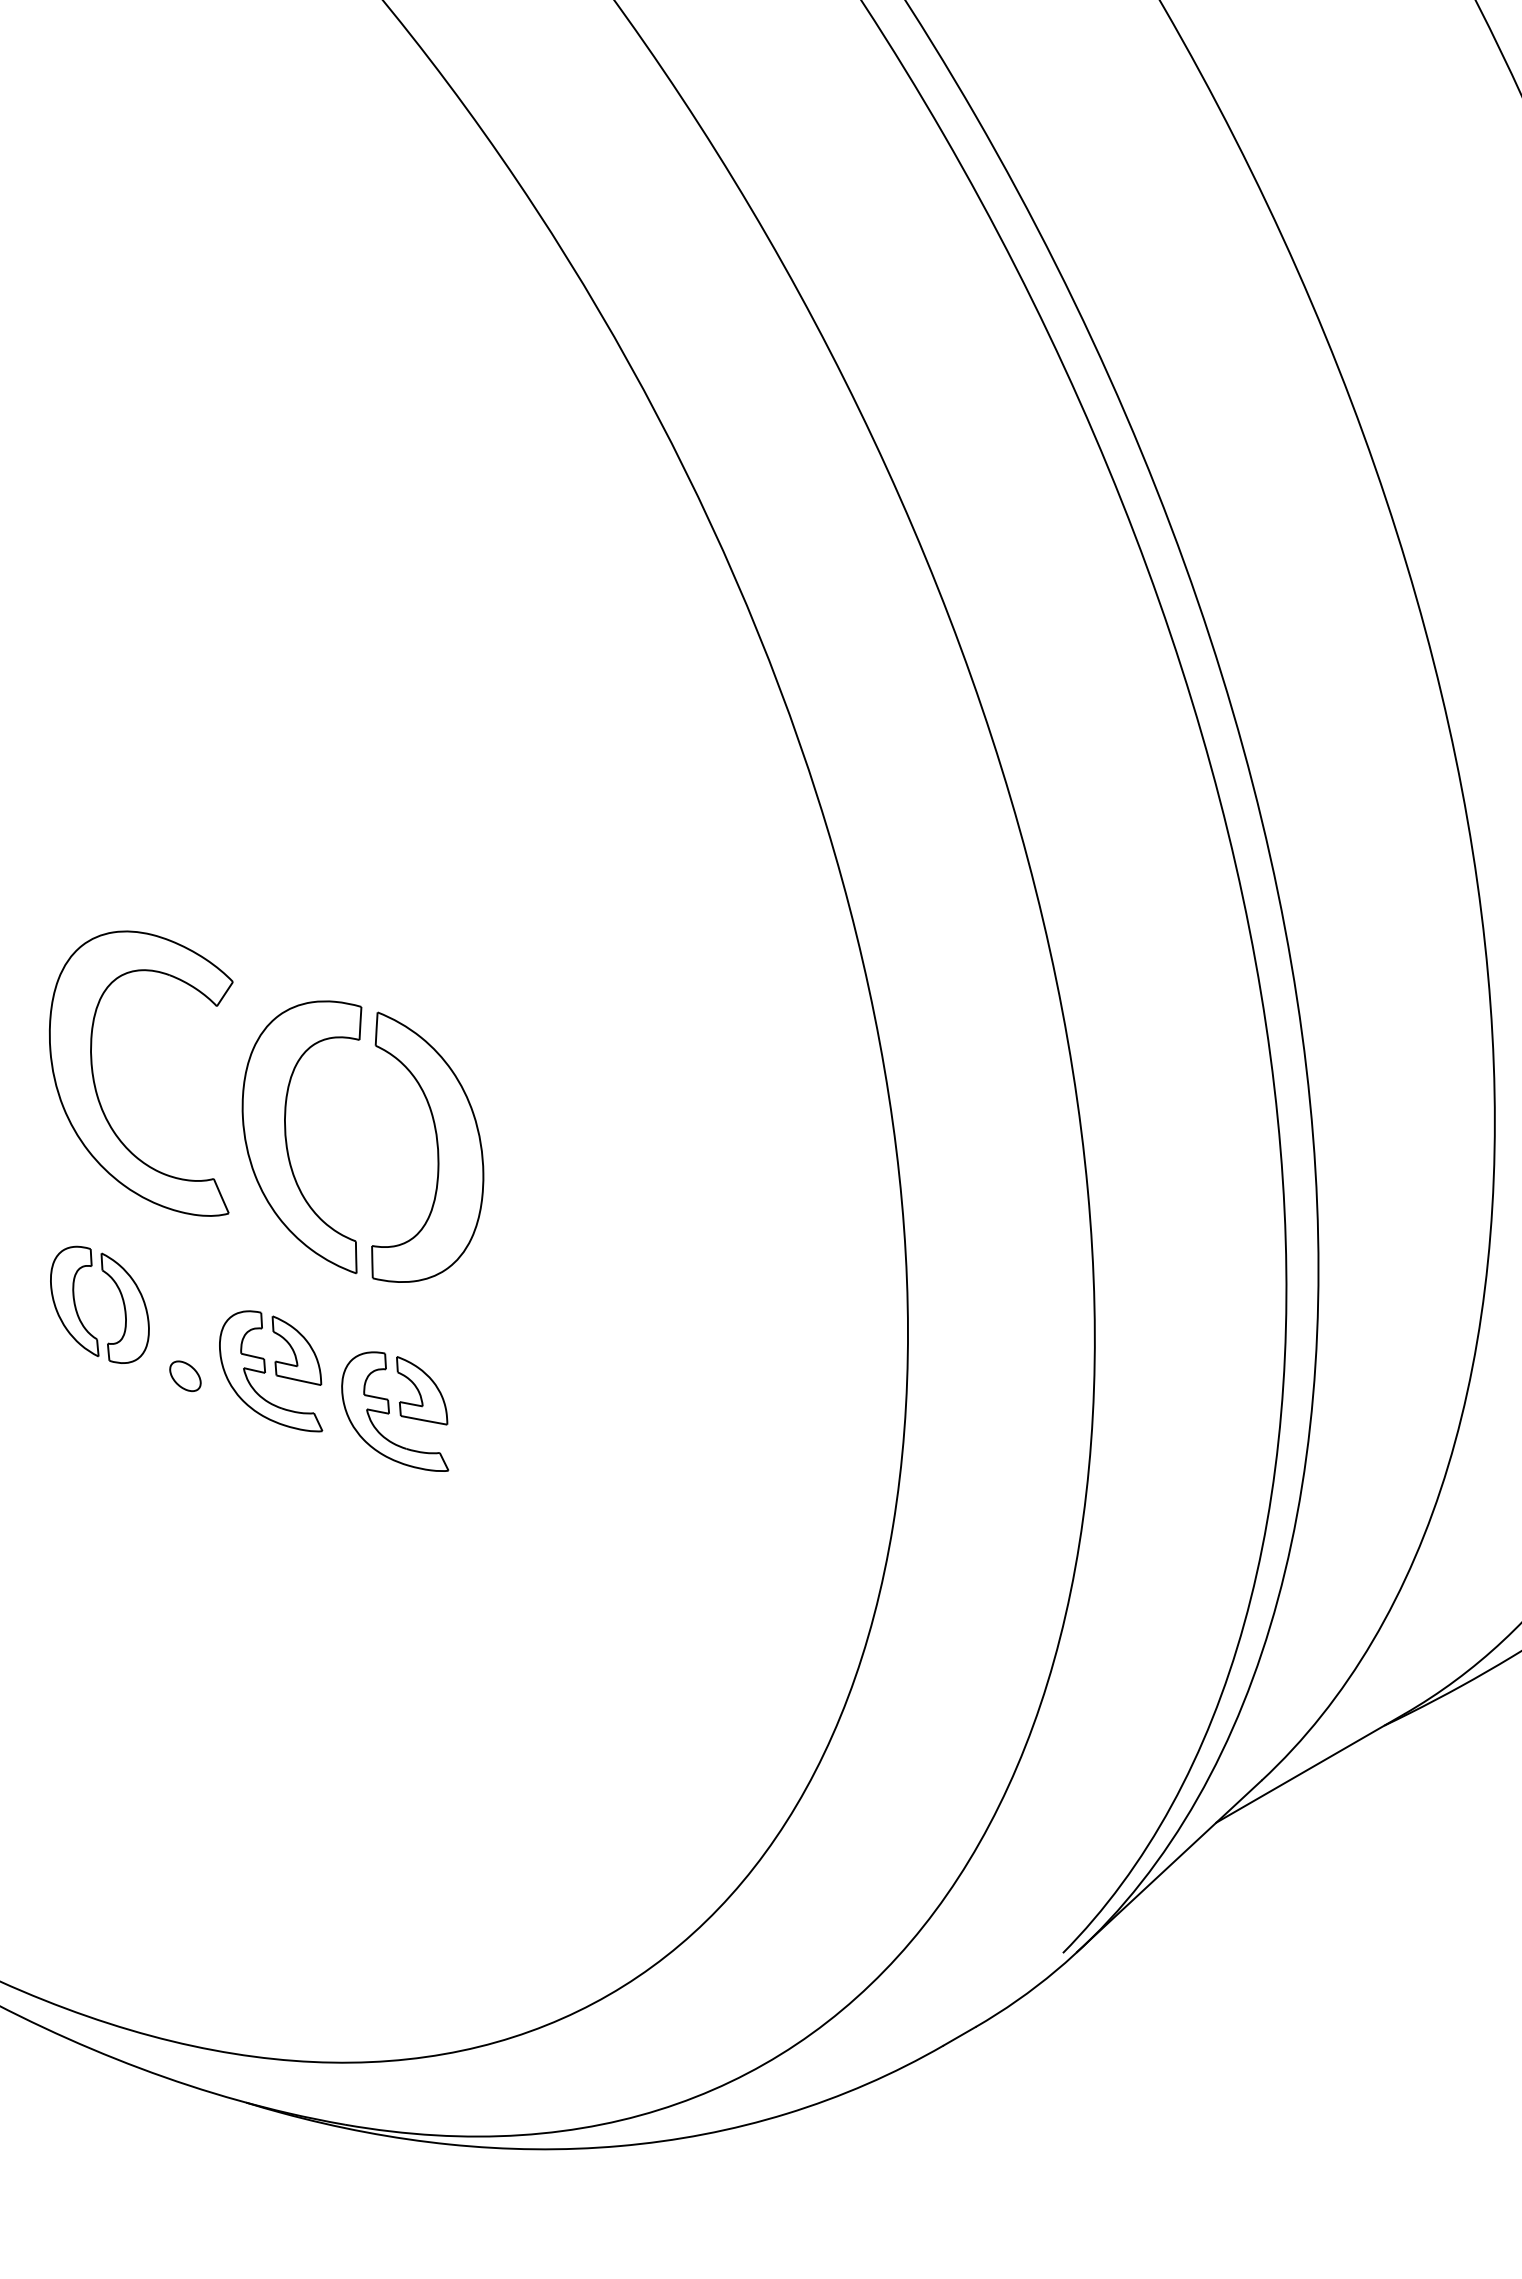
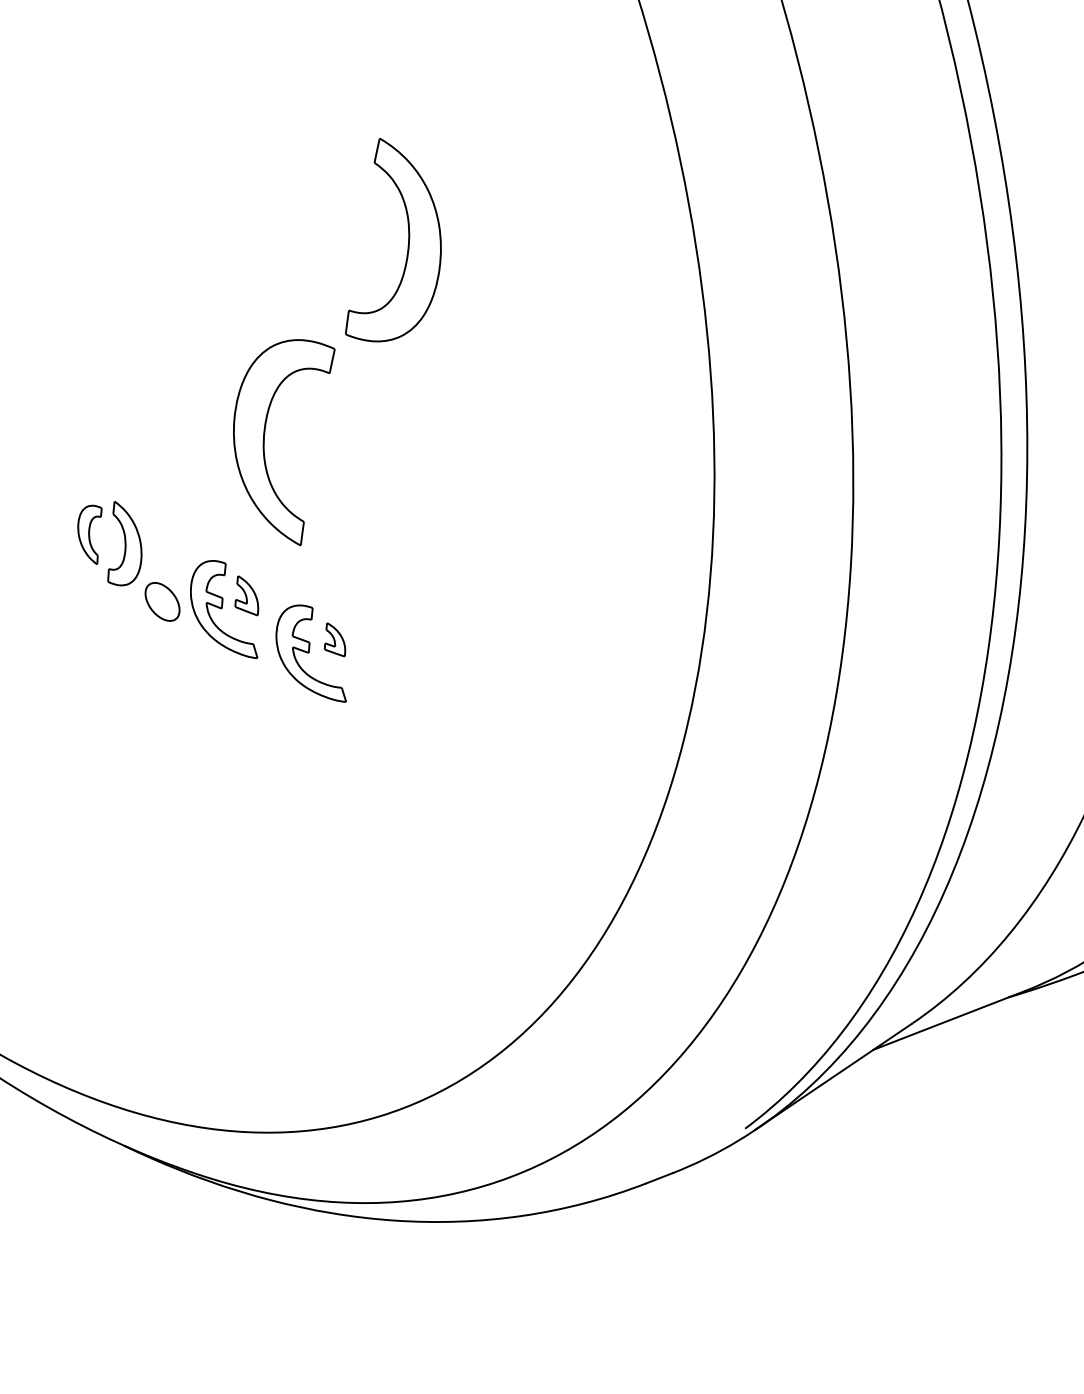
part: (95, 1083) -> (129, 375), removed
part: (436, 1146) -> (407, 244), moved
part: (74, 1301) -> (89, 534), size x0.7
part: (296, 1350) -> (247, 595), size x0.7
part: (185, 1376) -> (162, 602), size x1.6
part: (422, 1390) -> (336, 639), size x0.6

